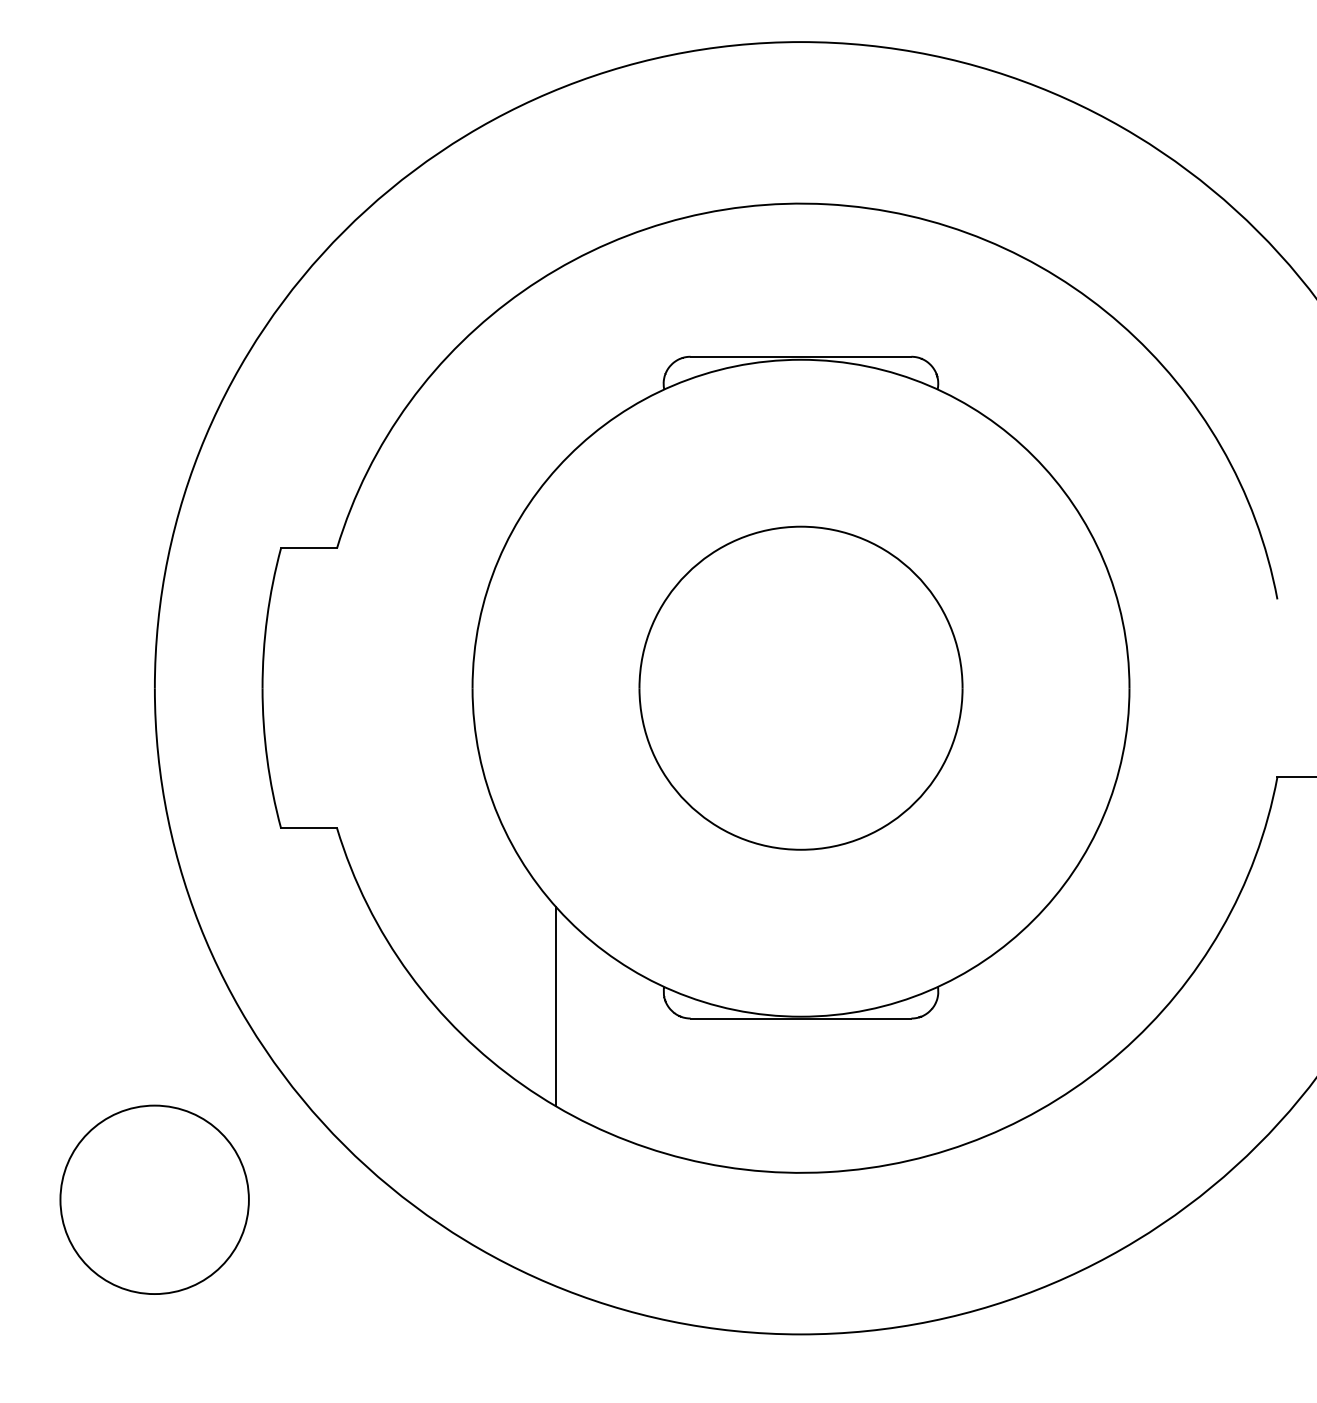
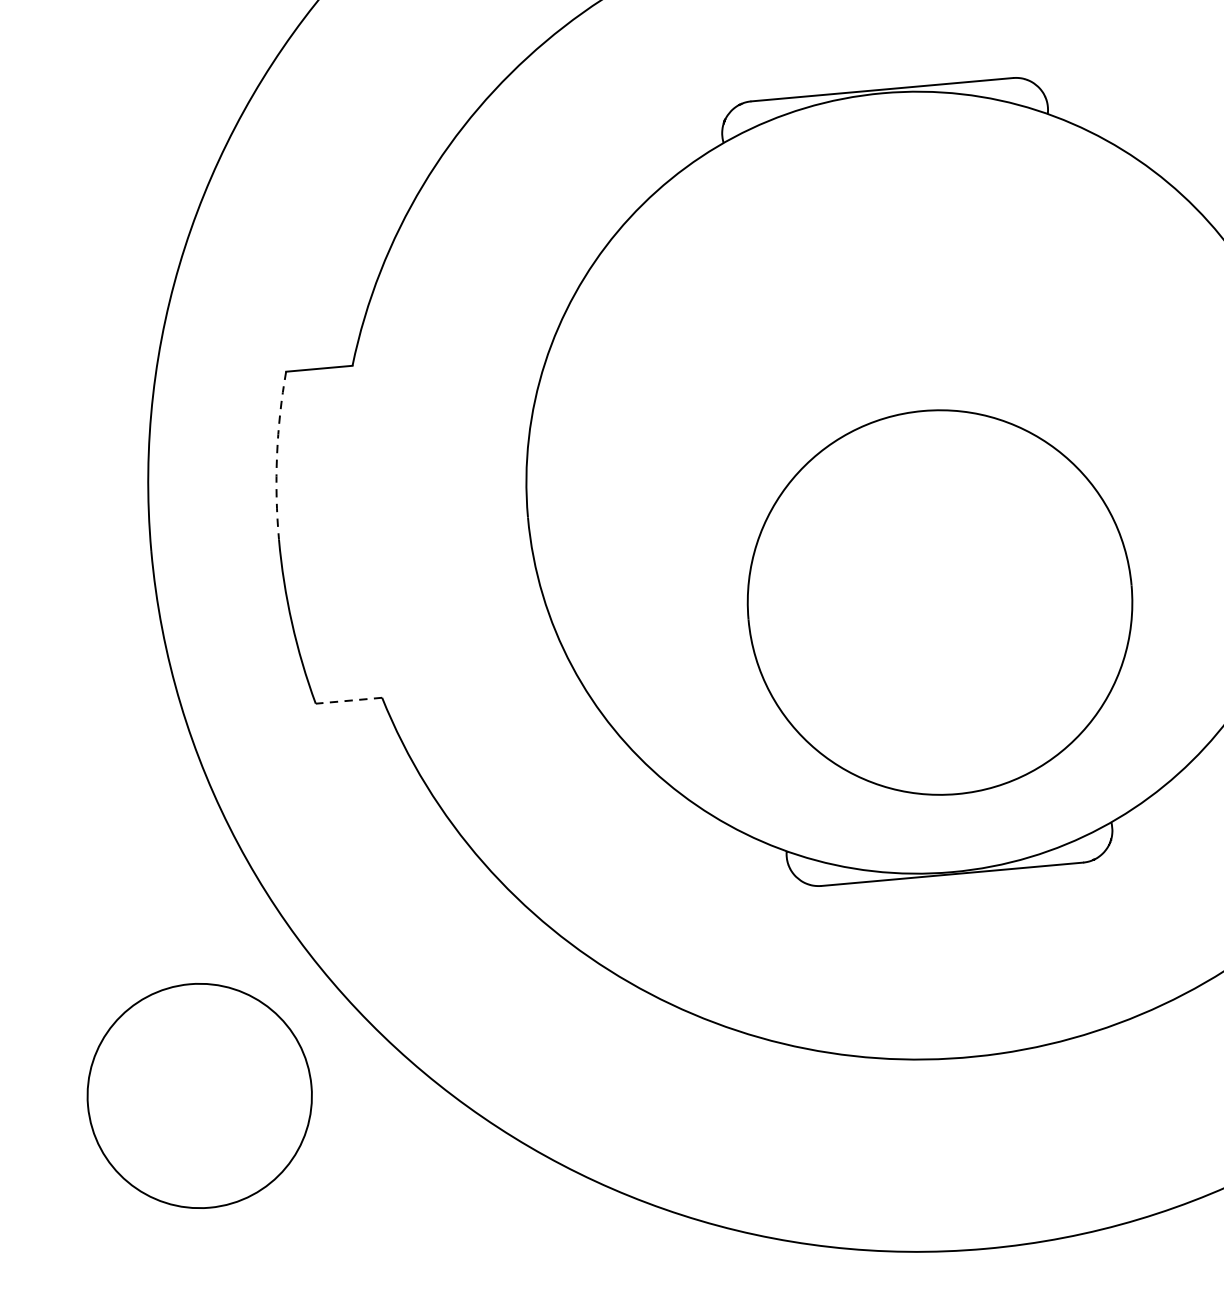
arc: (267, 617) -> (277, 455), solid -> dashed
part: (800, 687) -> (939, 601), moved
line: (308, 828) -> (348, 701), solid -> dashed
line: (556, 1006) -> (661, 885), removed
circle: (154, 1199) -> (199, 1095), moved

